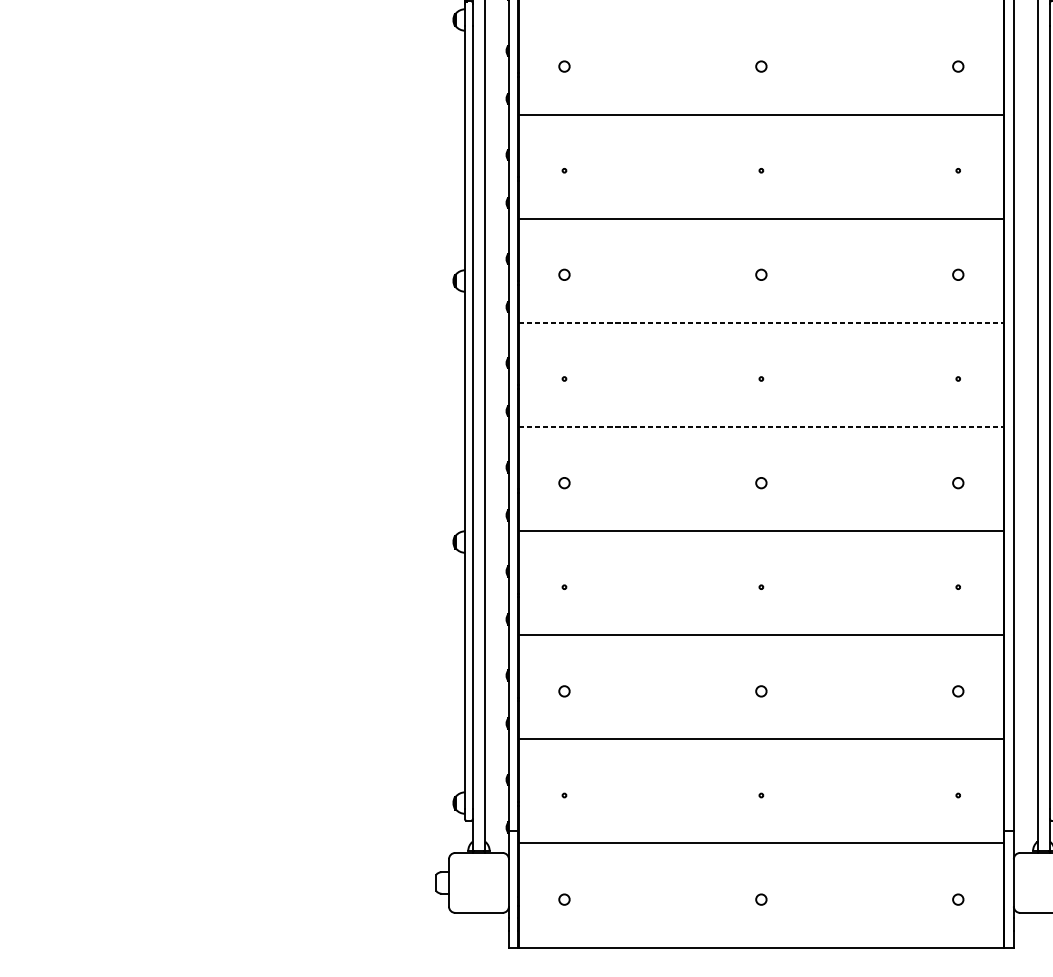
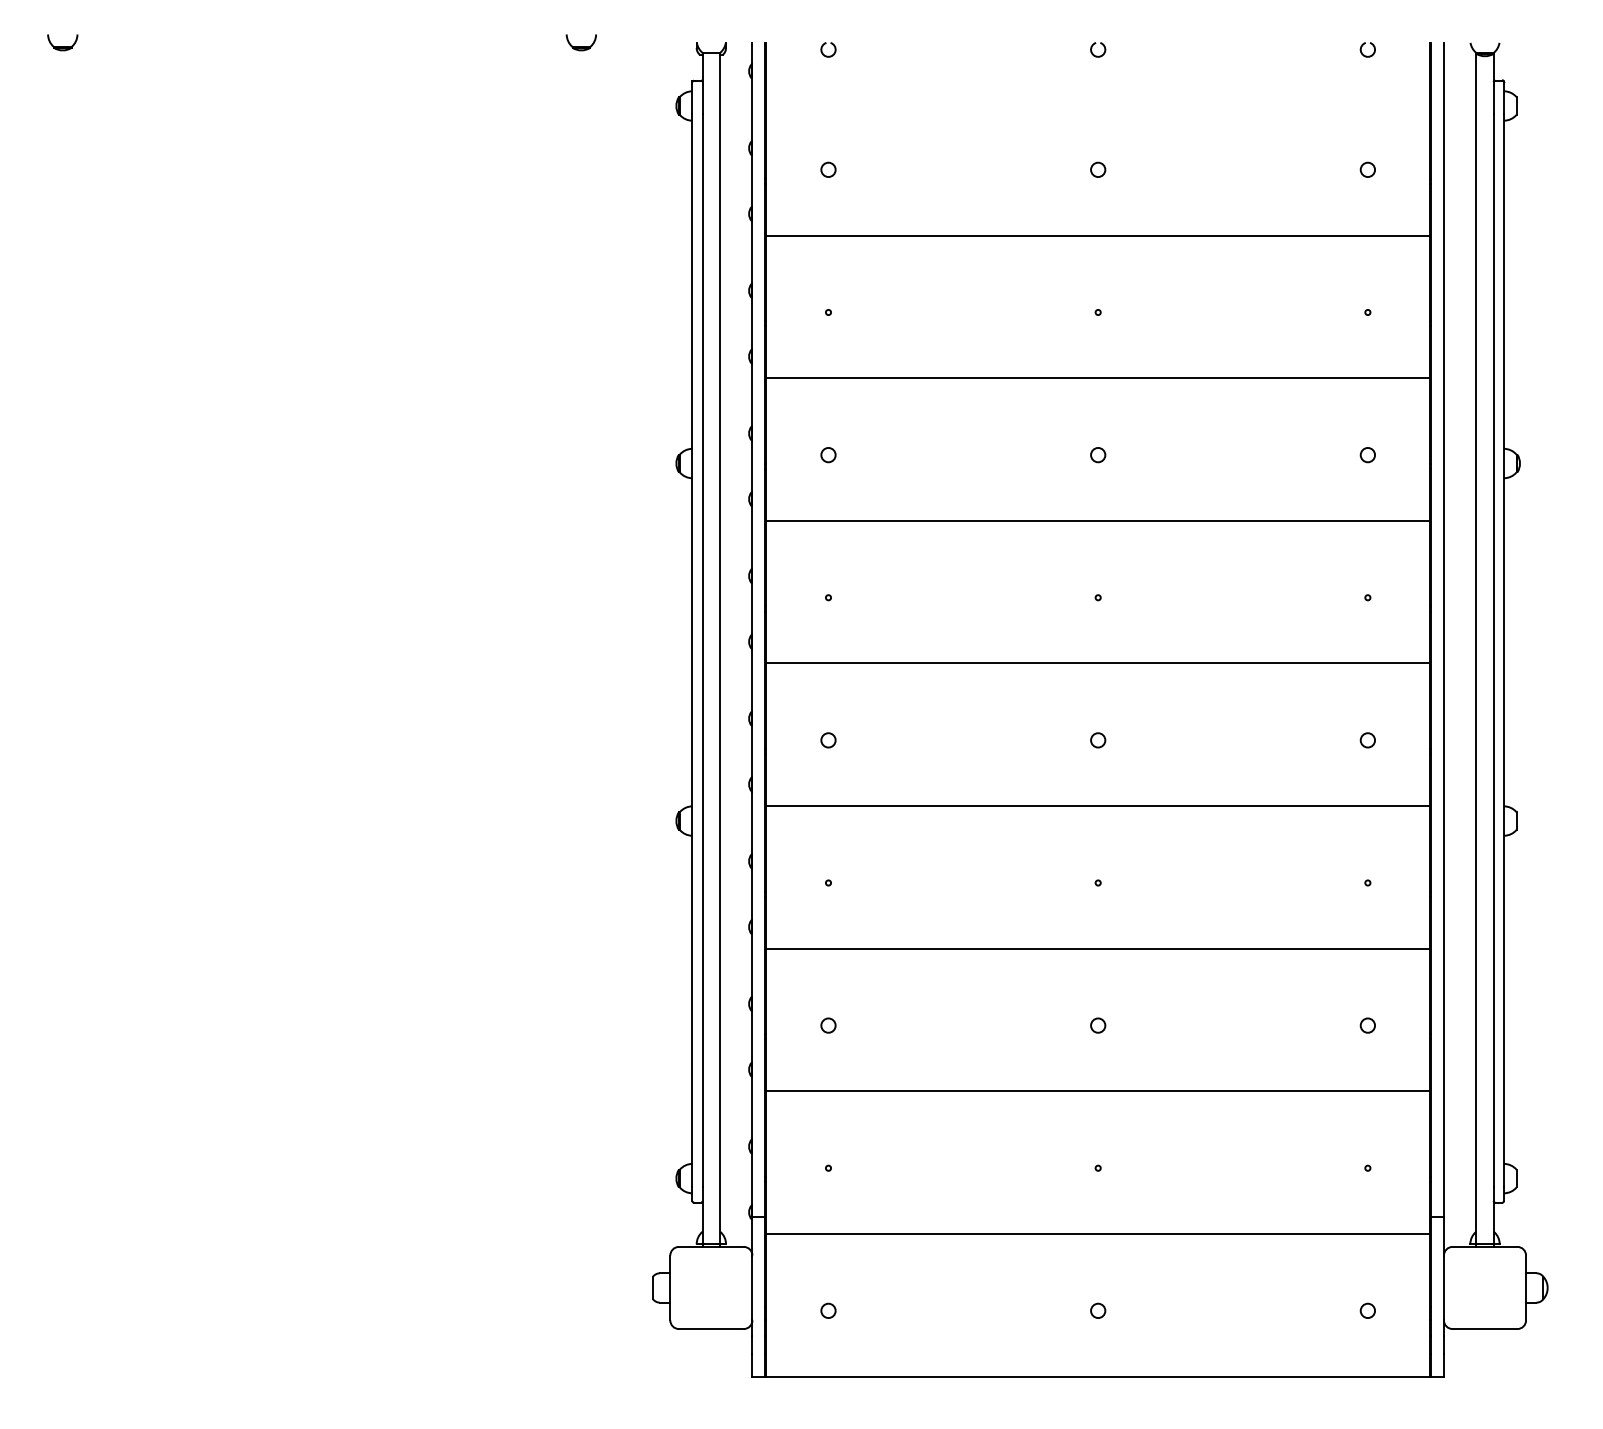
line: (761, 322) -> (1098, 520), dashed -> solid
line: (761, 427) -> (1098, 663), dashed -> solid

